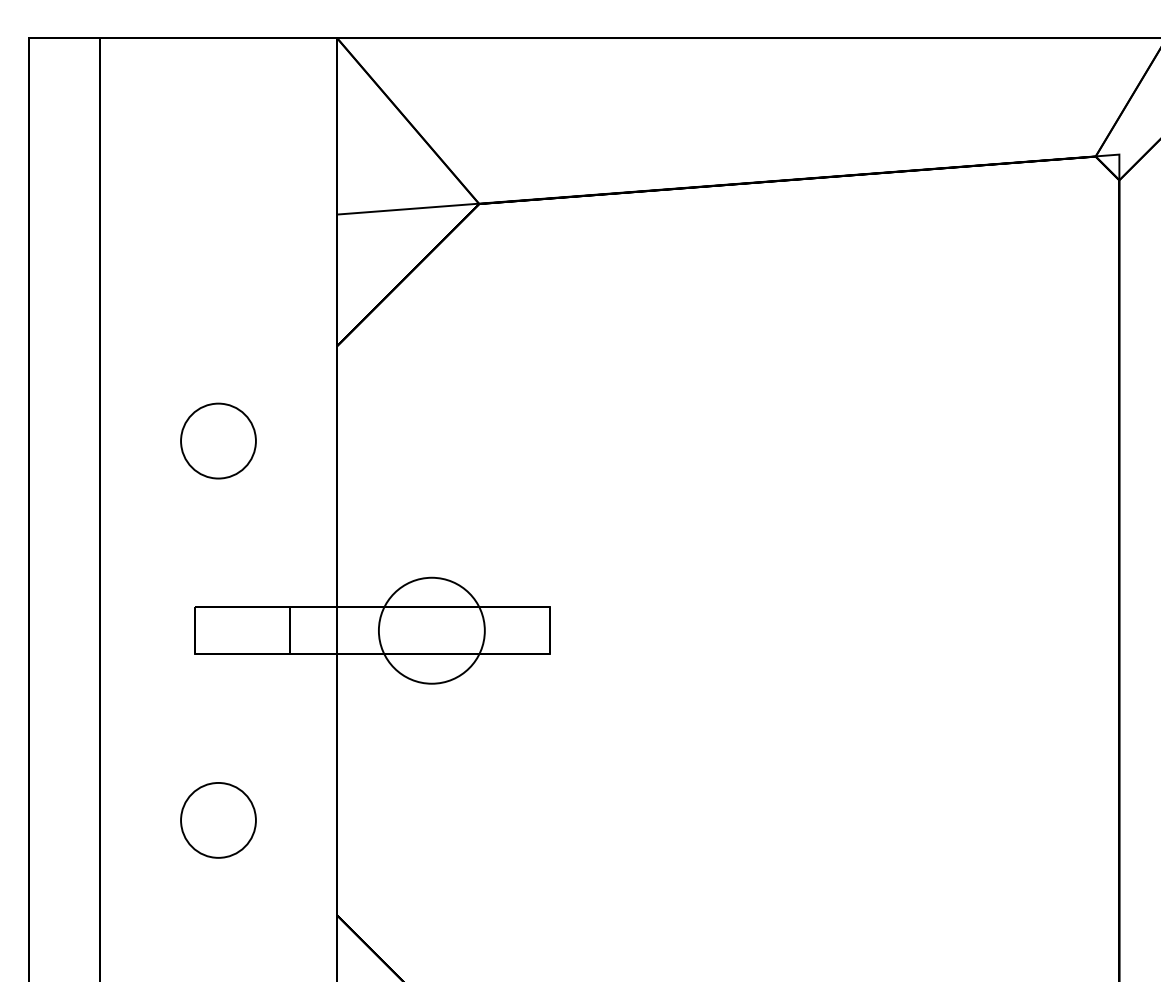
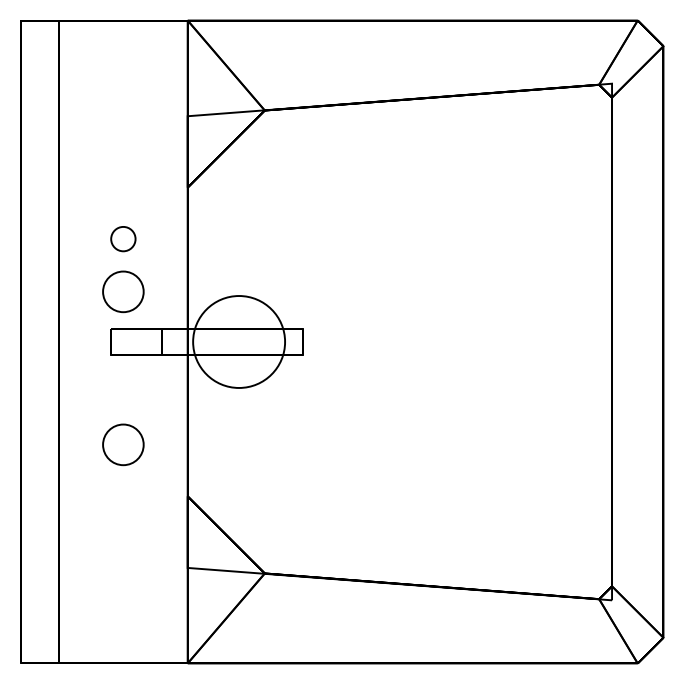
circle: (218, 439) -> (123, 238), size x0.6
circle: (218, 537) -> (123, 291), added
circle: (430, 629) -> (238, 341), size x1.6

